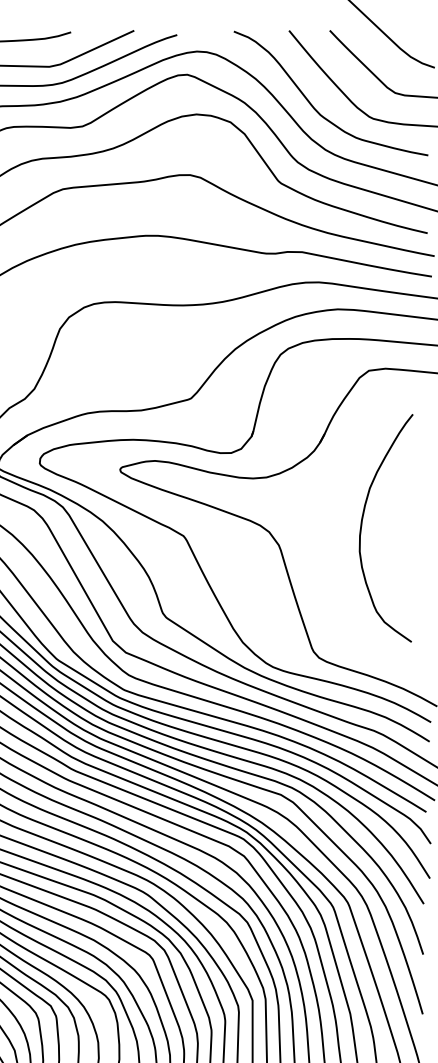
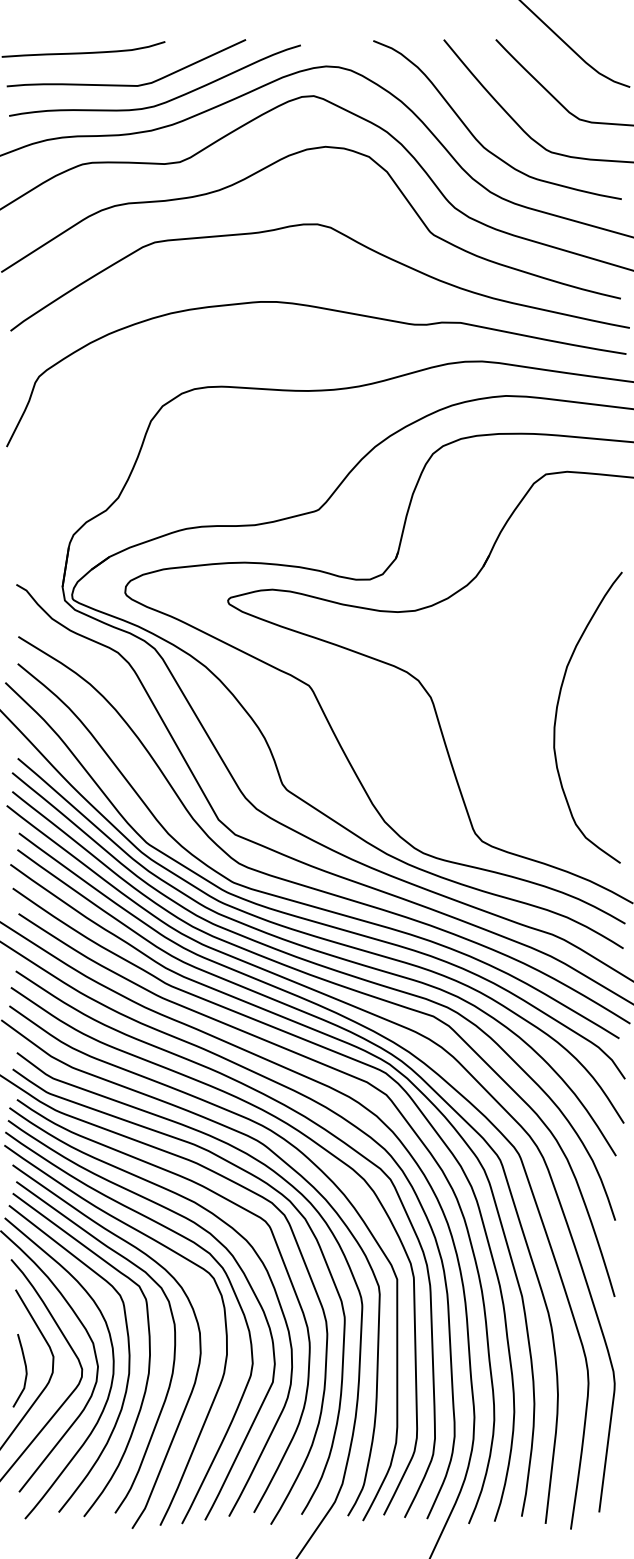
curve: (362, 524) -> (557, 713), moved

